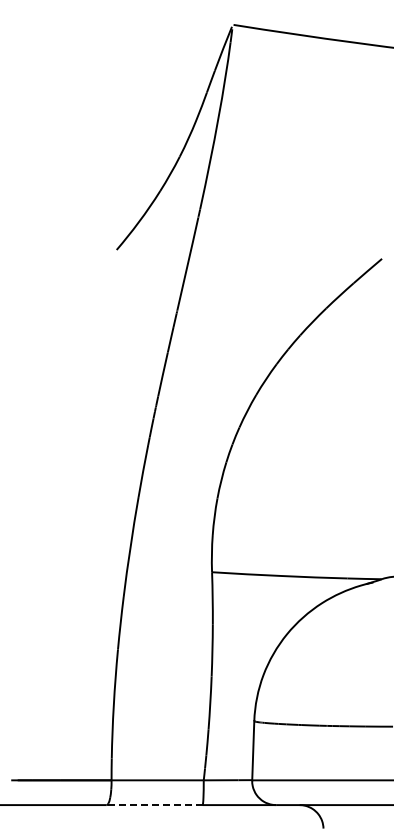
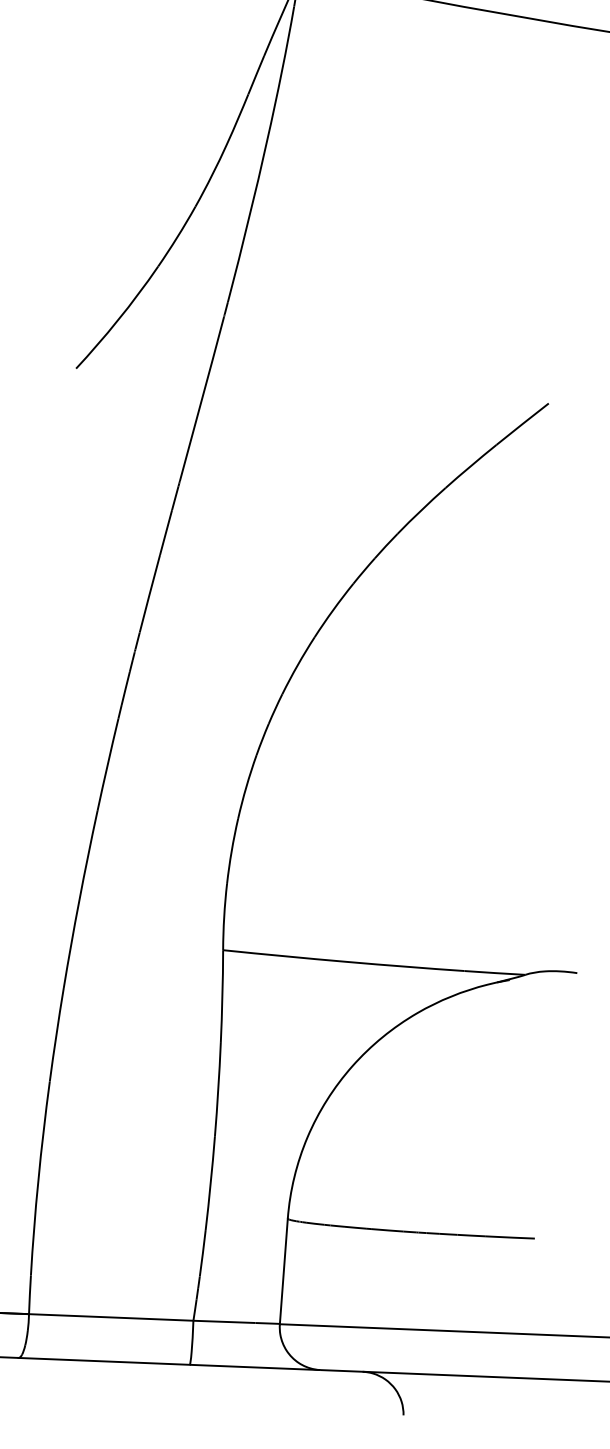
line: (154, 805) -> (103, 1362), dashed -> solid

